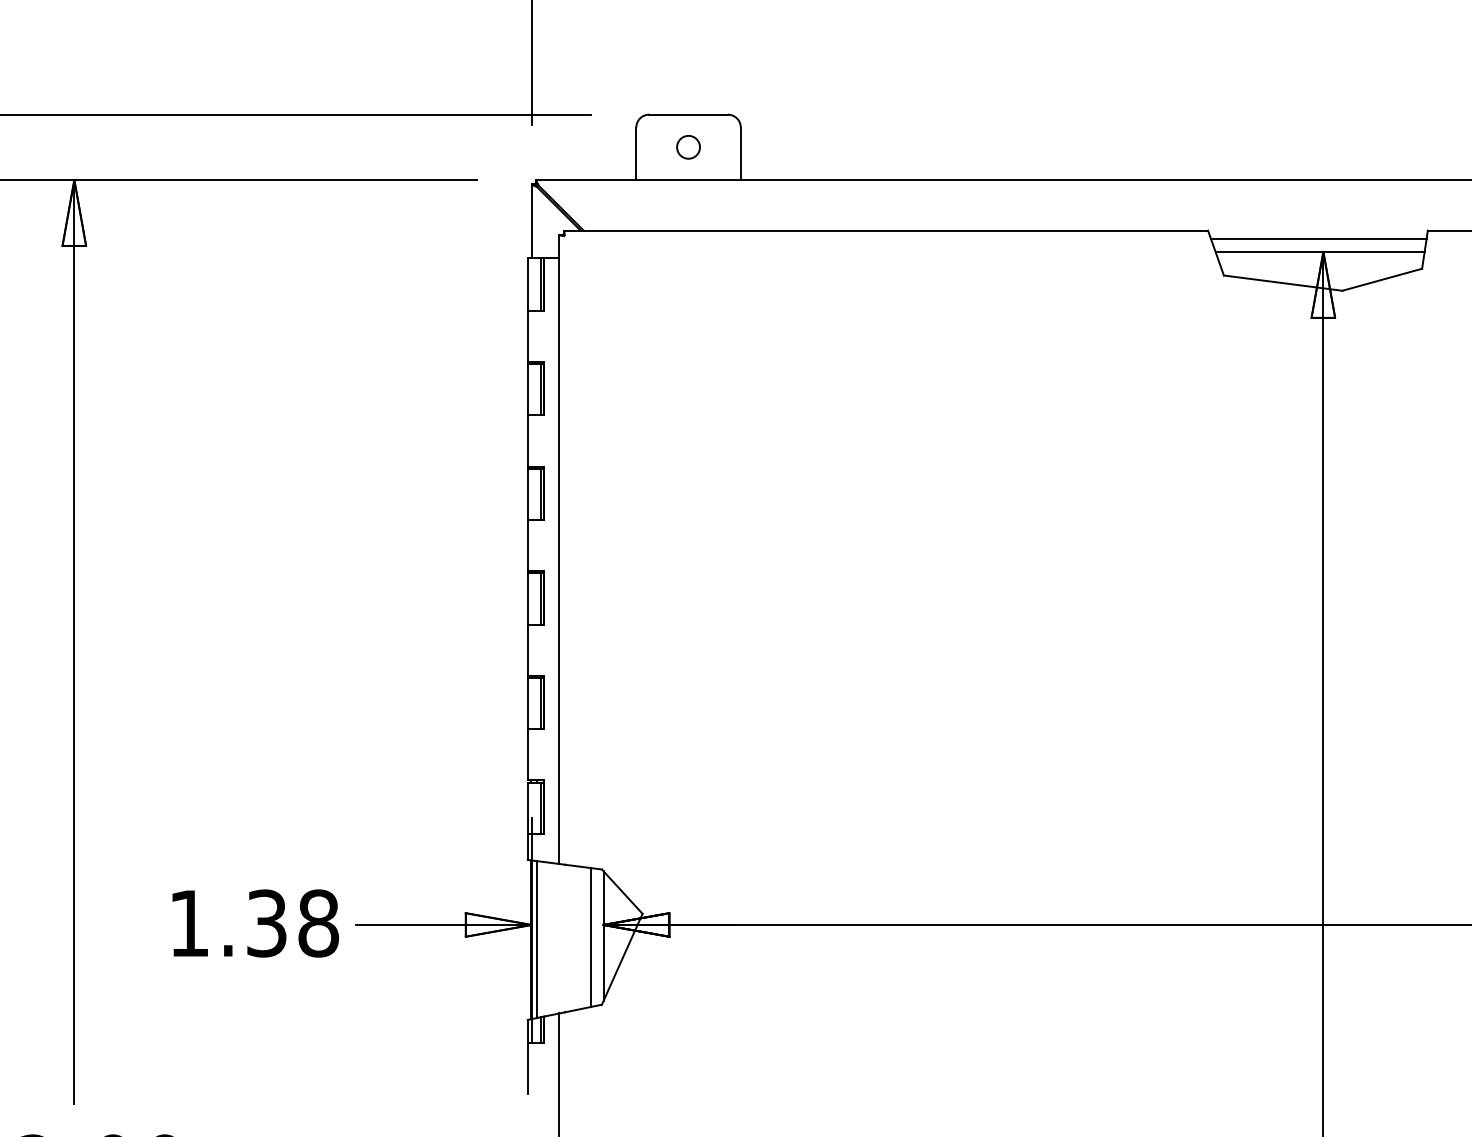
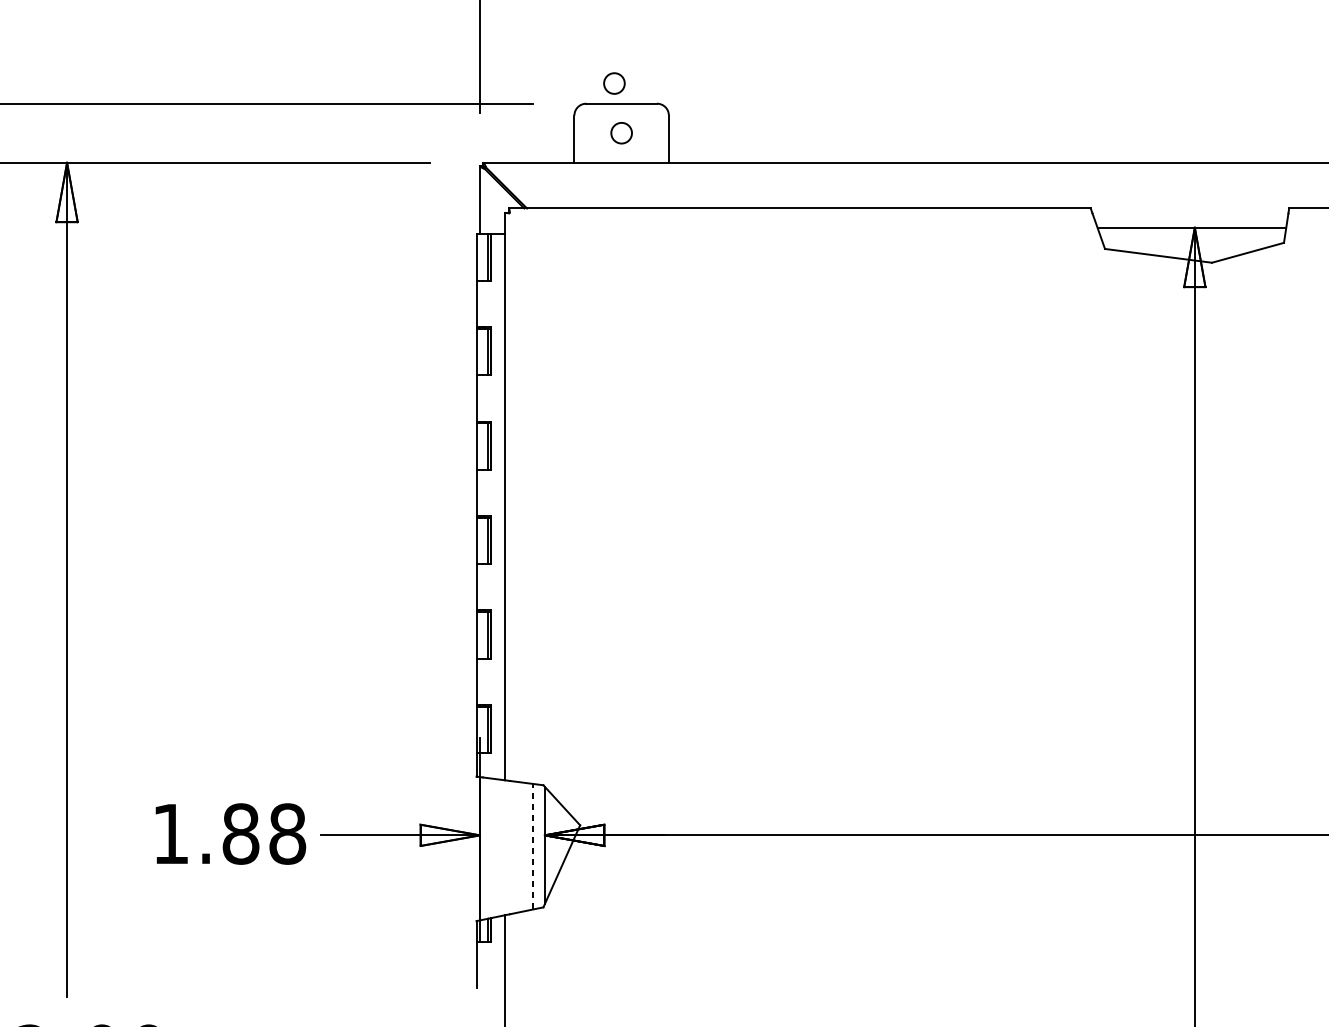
circle: (680, 92) -> (614, 83), added
line: (1318, 238) -> (1190, 215), removed
text: (266, 923) -> (240, 834), 1.38 -> 1.88
line: (590, 937) -> (533, 846), solid -> dashed
line: (537, 939) -> (485, 848), removed

